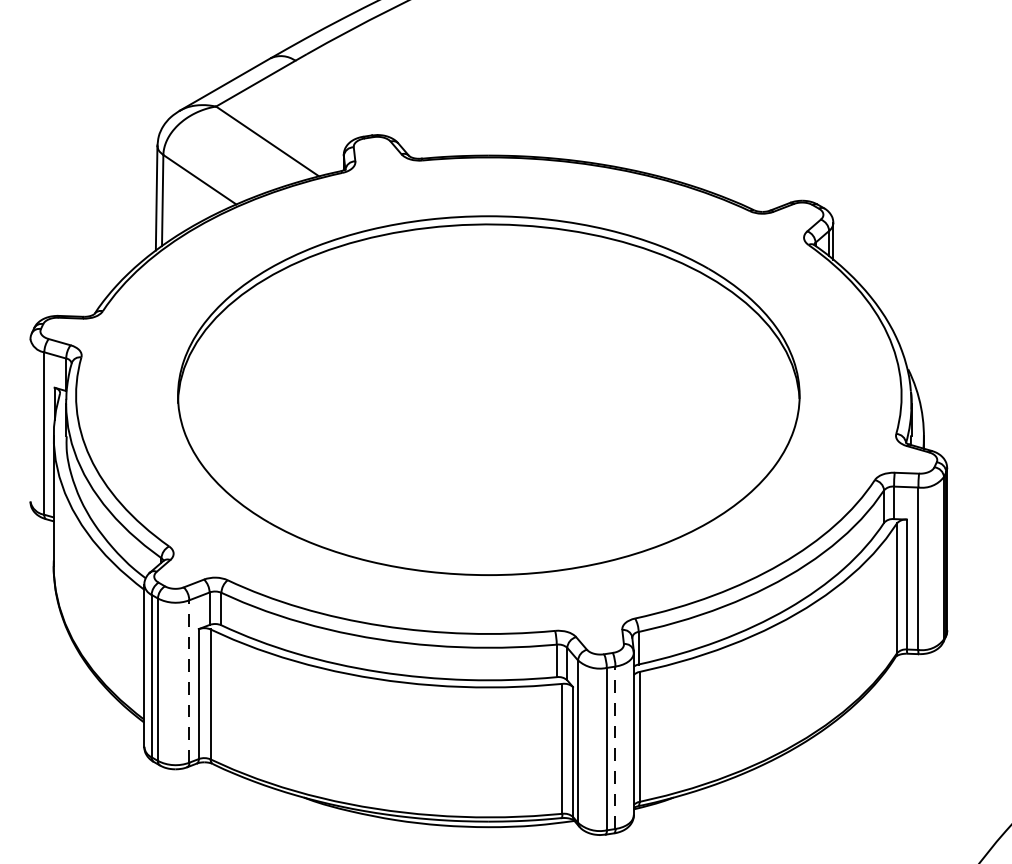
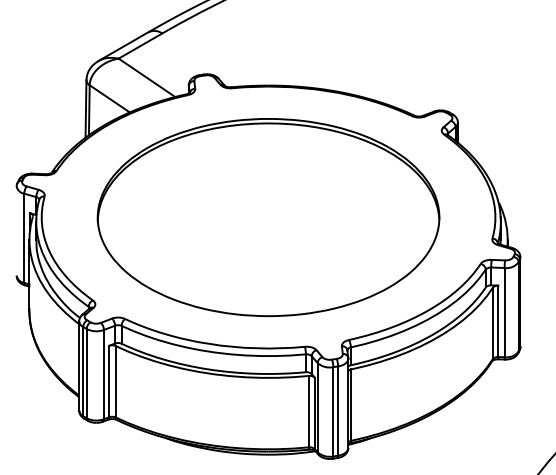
line: (188, 681) -> (103, 374), dashed -> solid
line: (616, 748) -> (338, 411), dashed -> solid

